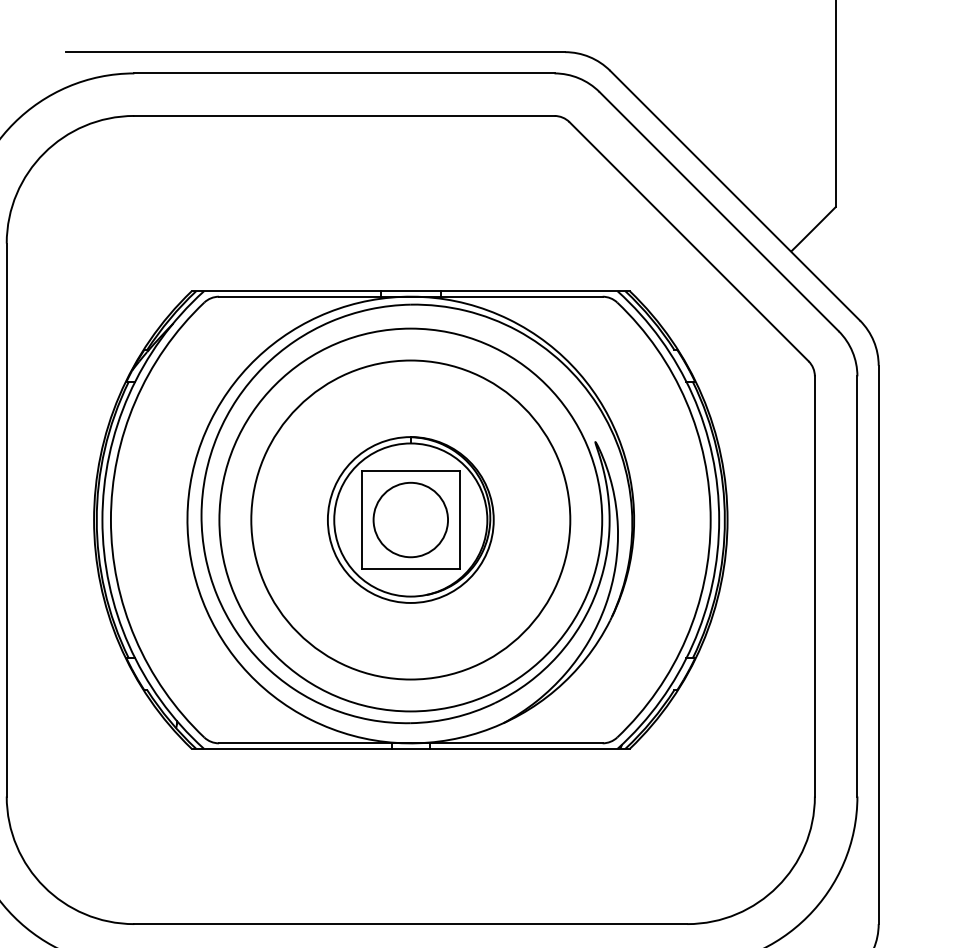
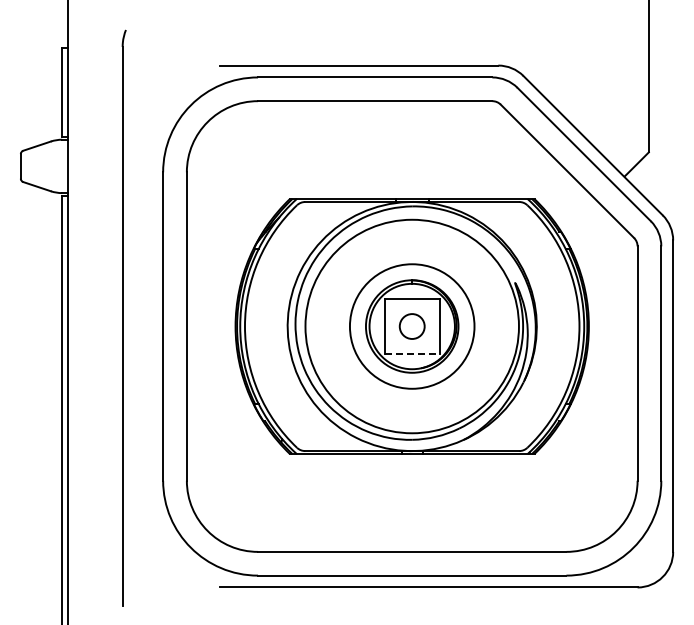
circle: (409, 519) -> (411, 326), size x0.6
circle: (411, 519) -> (412, 326), size x0.7
line: (411, 568) -> (412, 353), solid -> dashed

